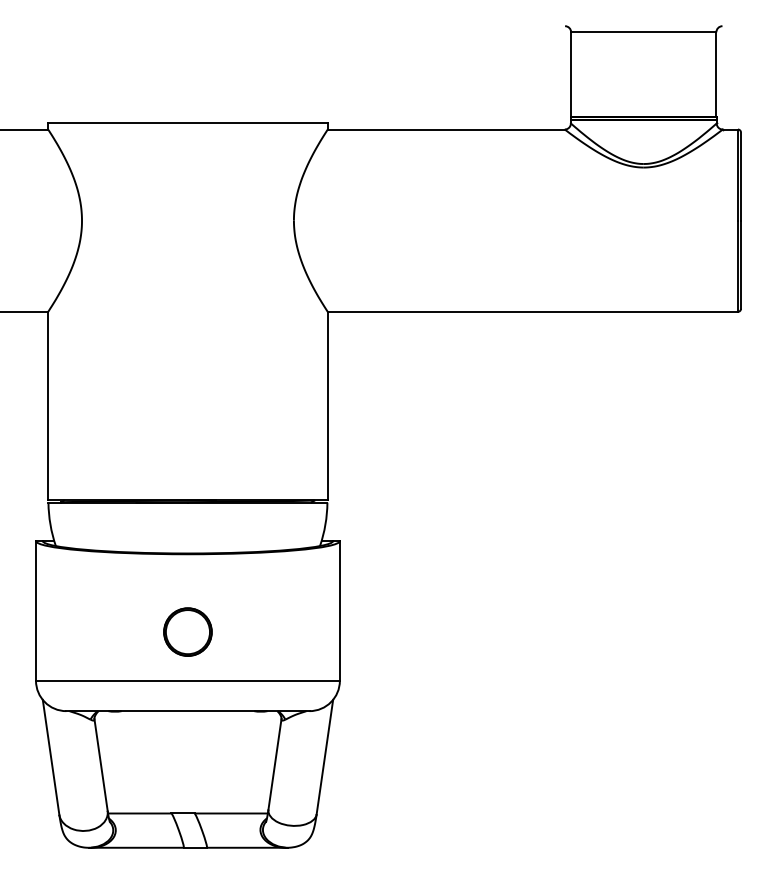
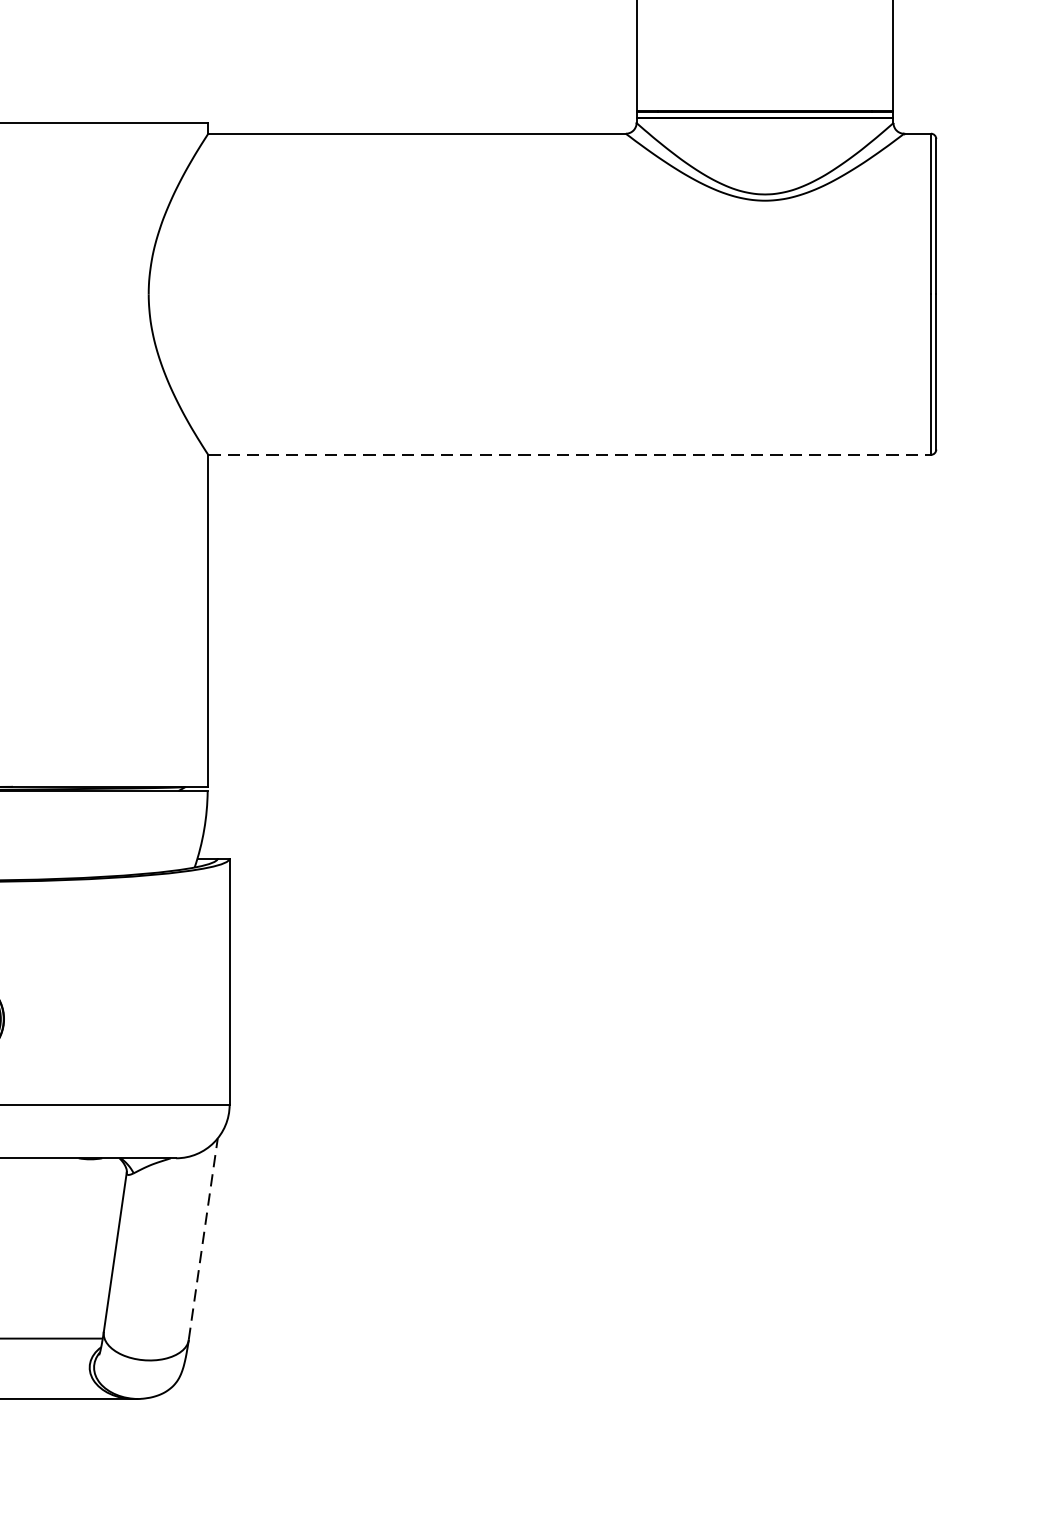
line: (533, 311) -> (570, 454), solid -> dashed
line: (324, 757) -> (202, 1239), solid -> dashed

